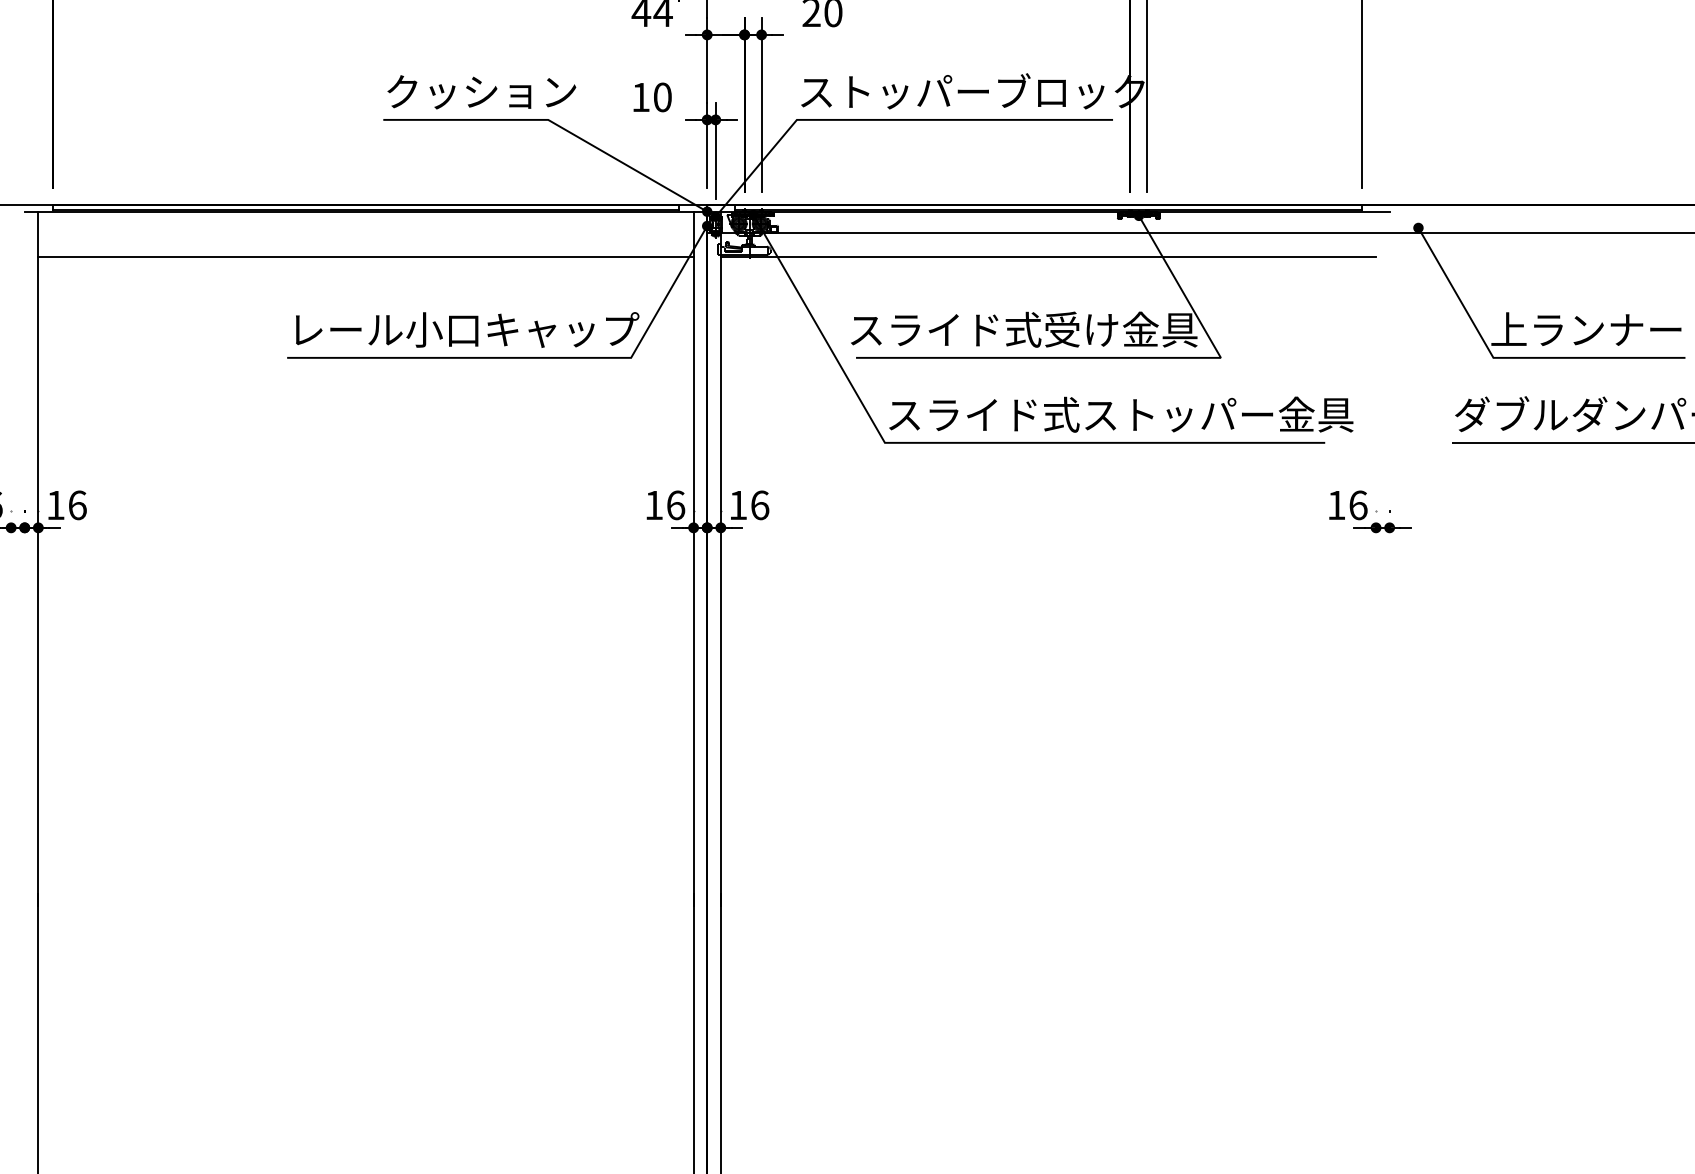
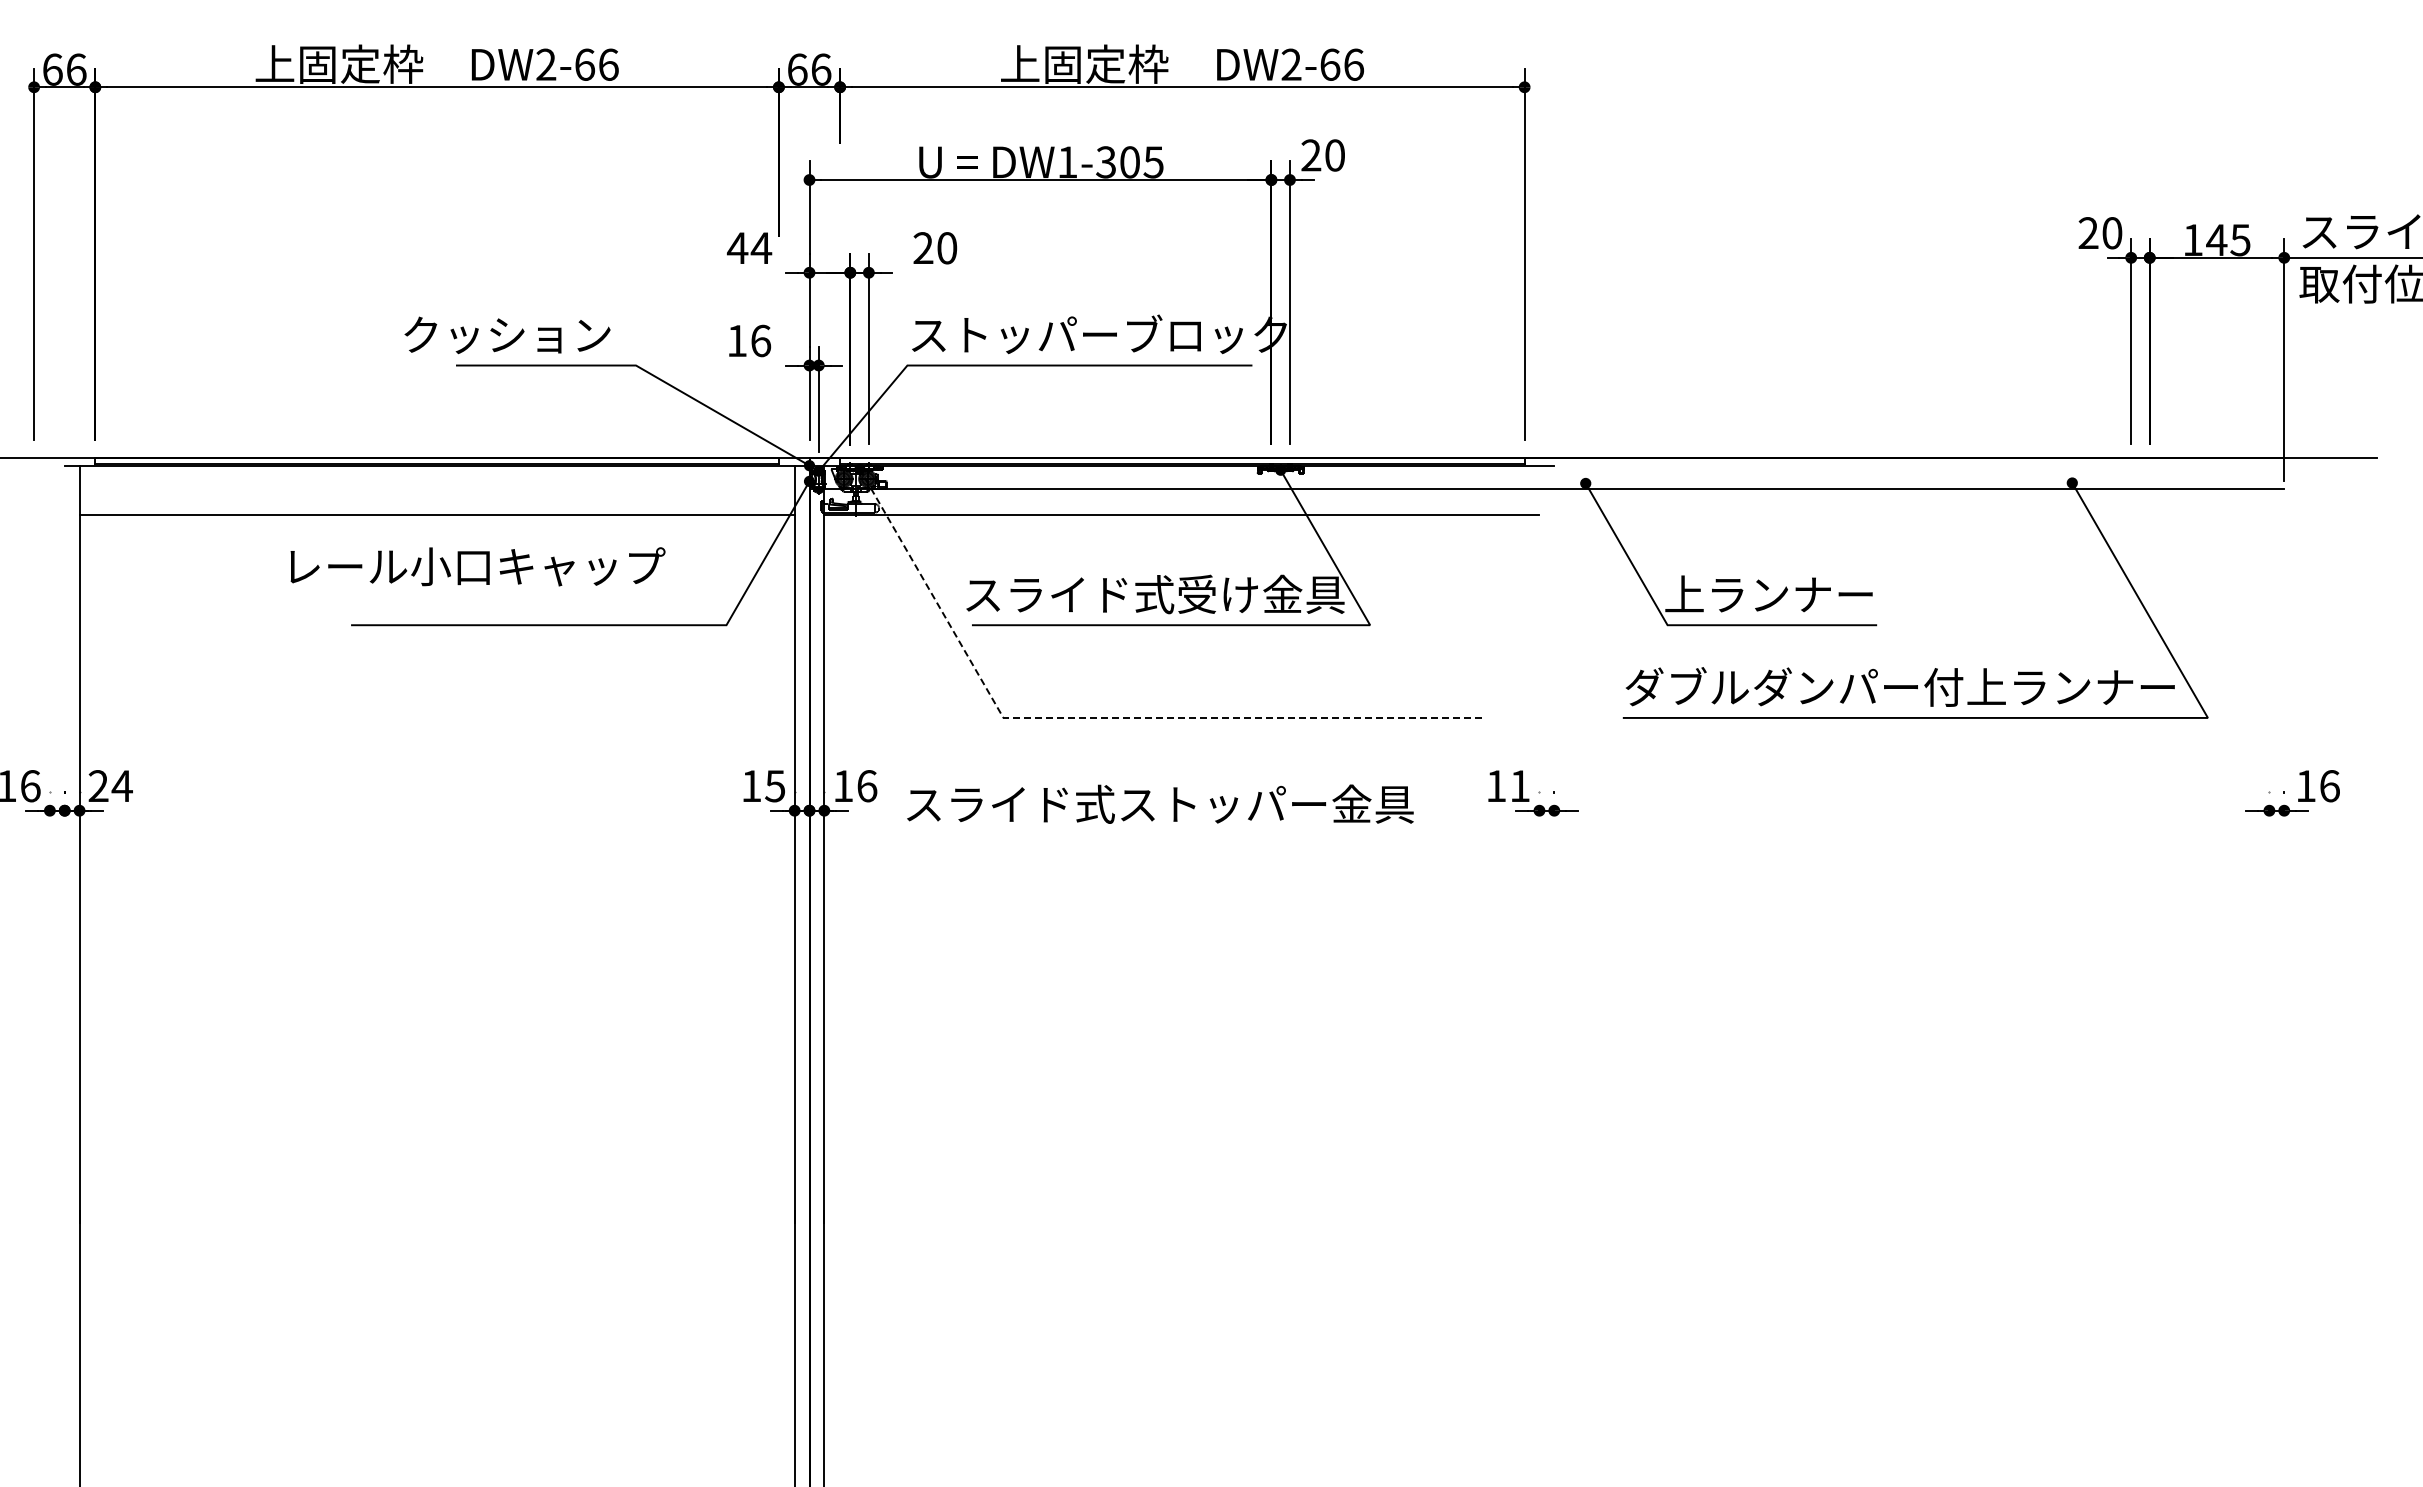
text: (481, 92) -> (507, 335), moved
text: (663, 96) -> (761, 340), 10 -> 16
text: (467, 329) -> (477, 566), moved
text: (1121, 414) -> (1160, 803), moved
line: (972, 442) -> (1099, 717), solid -> dashed
text: (66, 505) -> (110, 786), 16 -> 24
text: (676, 505) -> (775, 786), 16 -> 15
text: (1358, 505) -> (1520, 786), 16 -> 11

